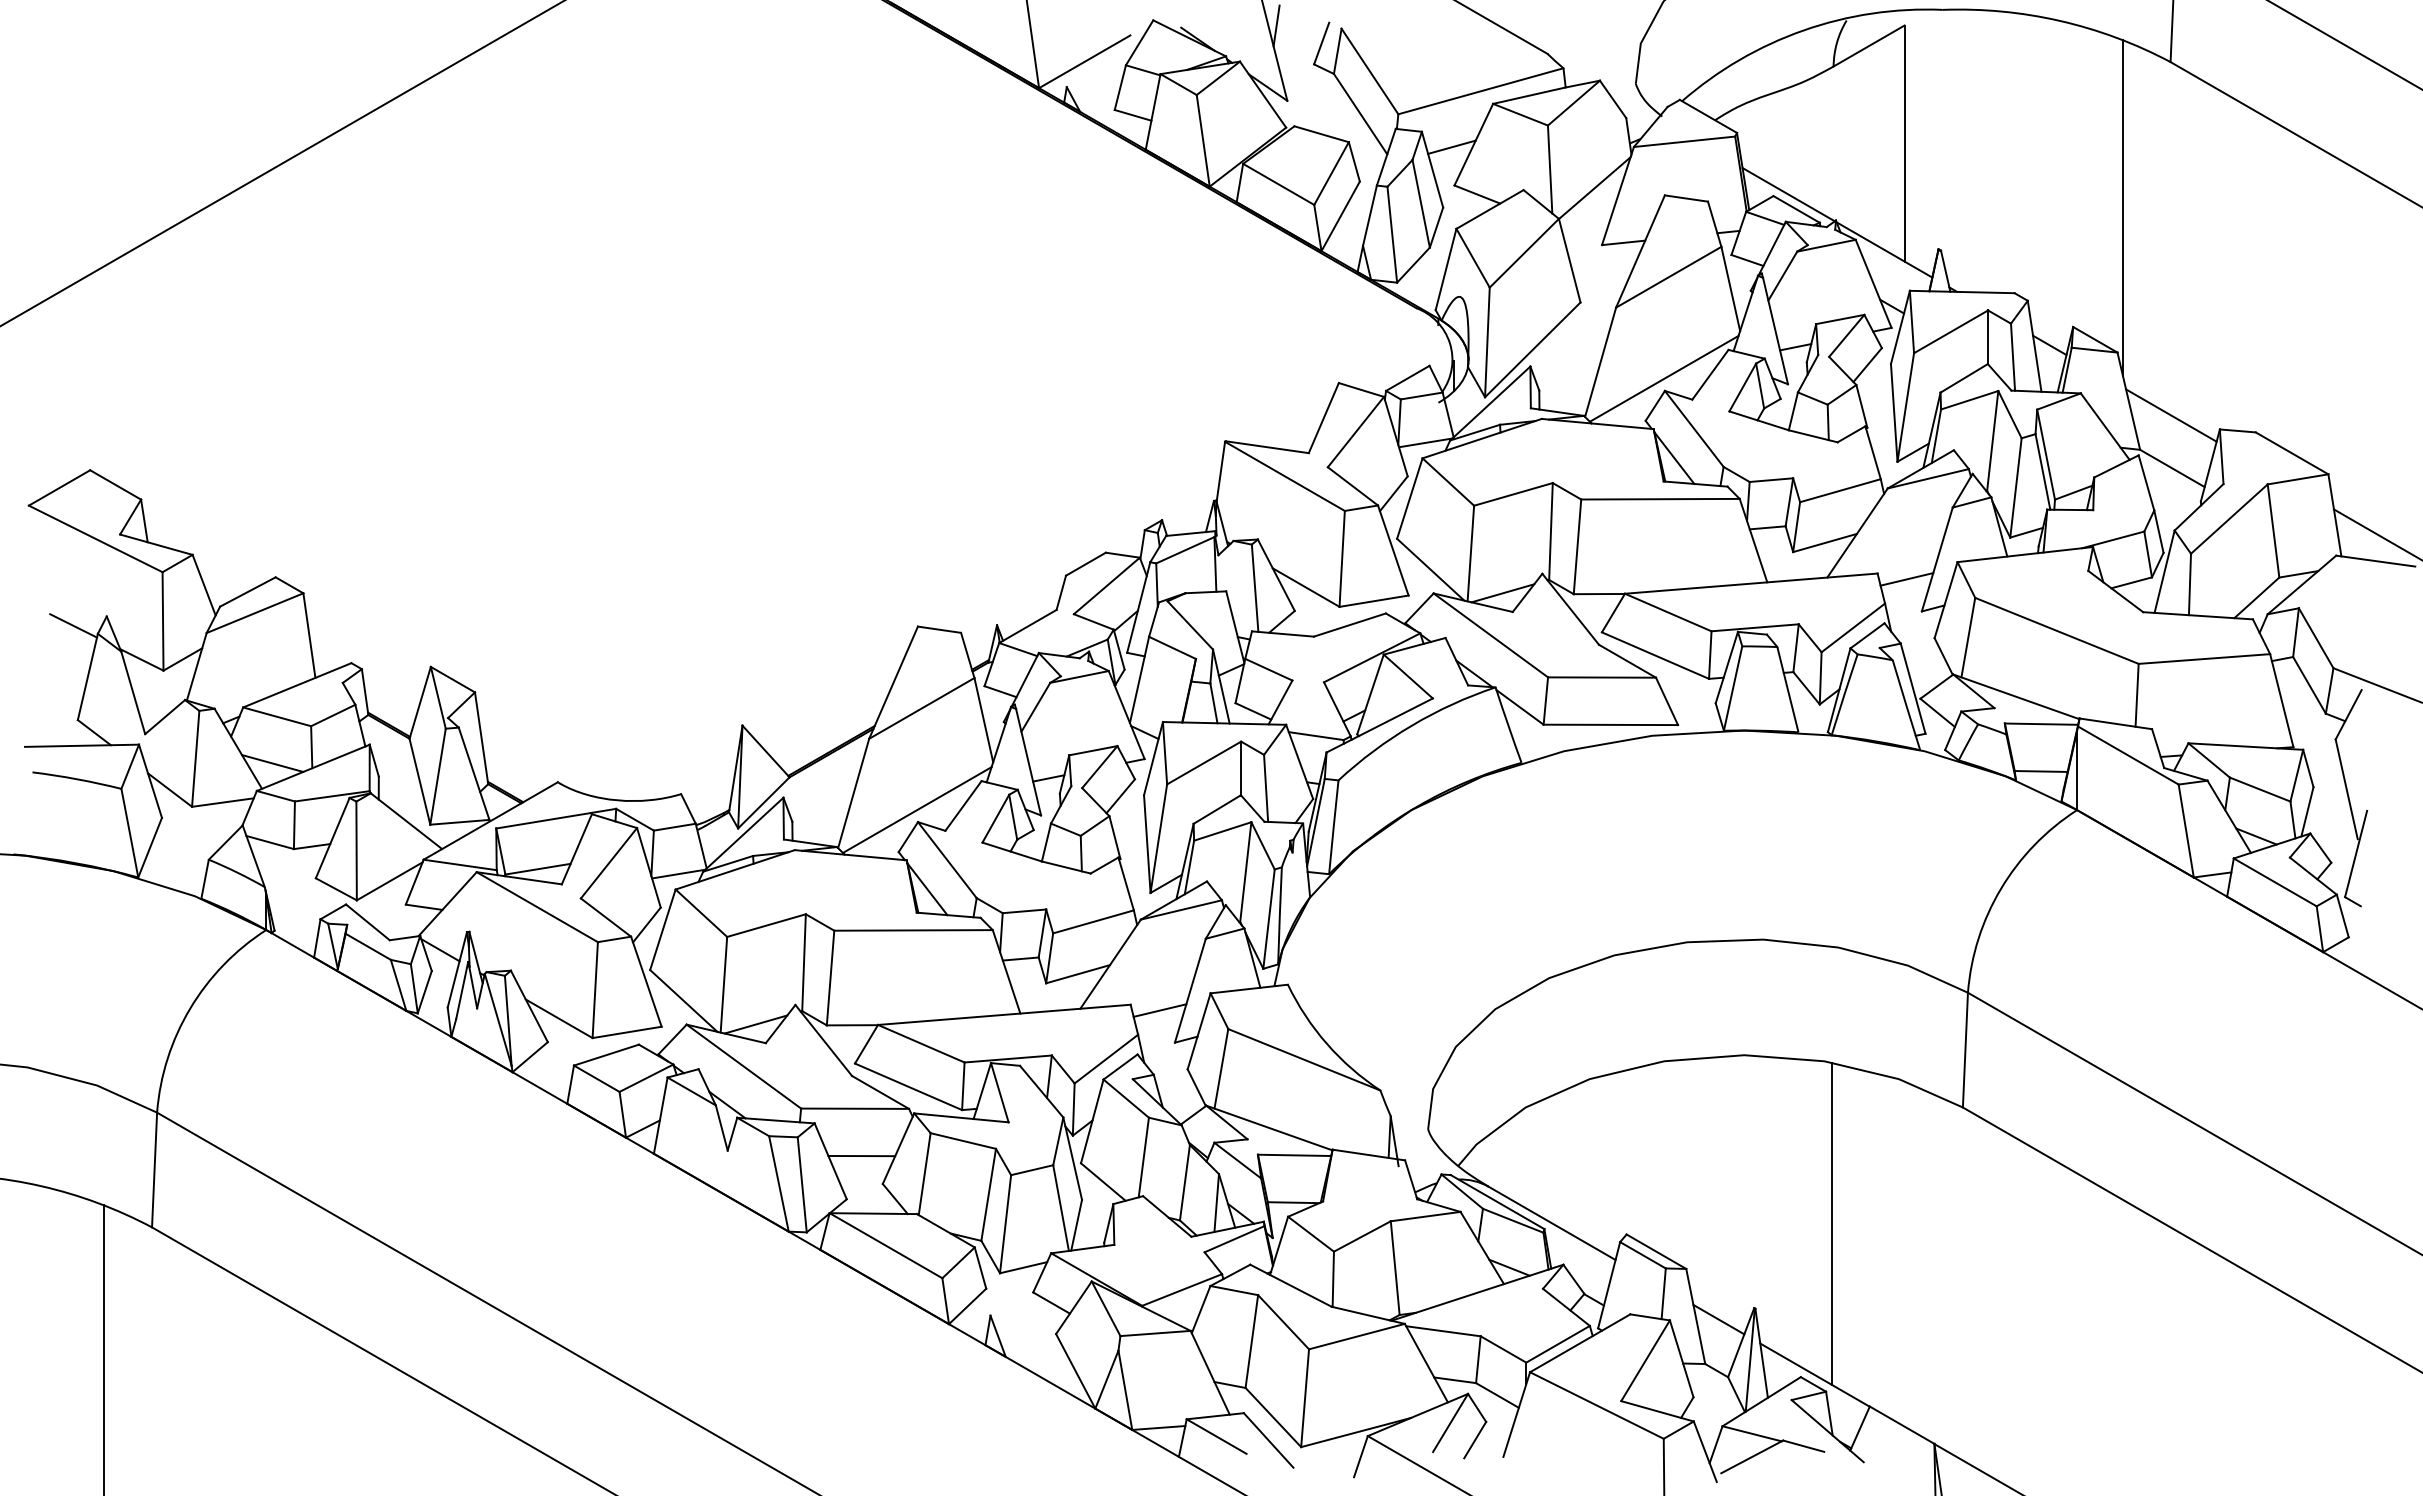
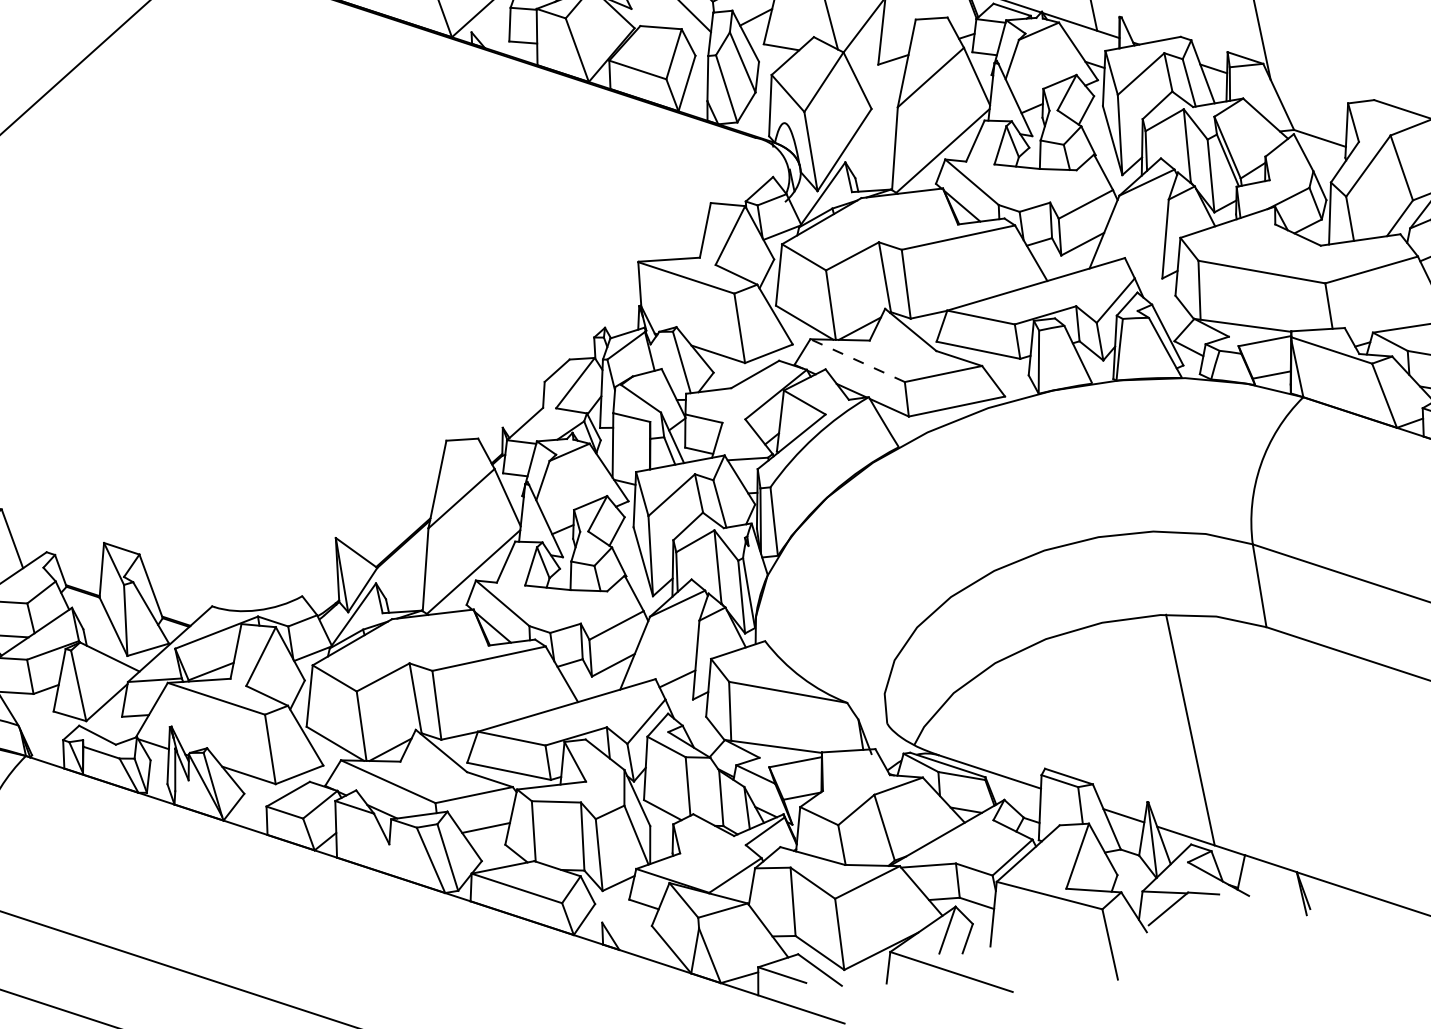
line: (2171, 415) -> (1311, 100), removed
line: (1906, 579) -> (1146, 257), removed
line: (1490, 635) -> (857, 360), solid -> dashed

